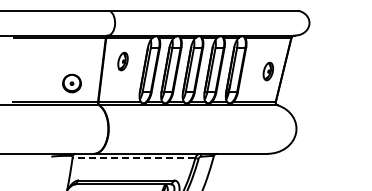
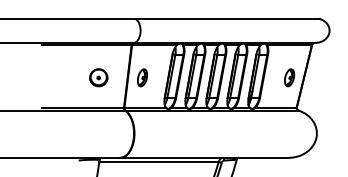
part: (122, 61) -> (141, 77), moved
part: (71, 83) -> (98, 77), moved
line: (133, 158) -> (158, 162), dashed -> solid

